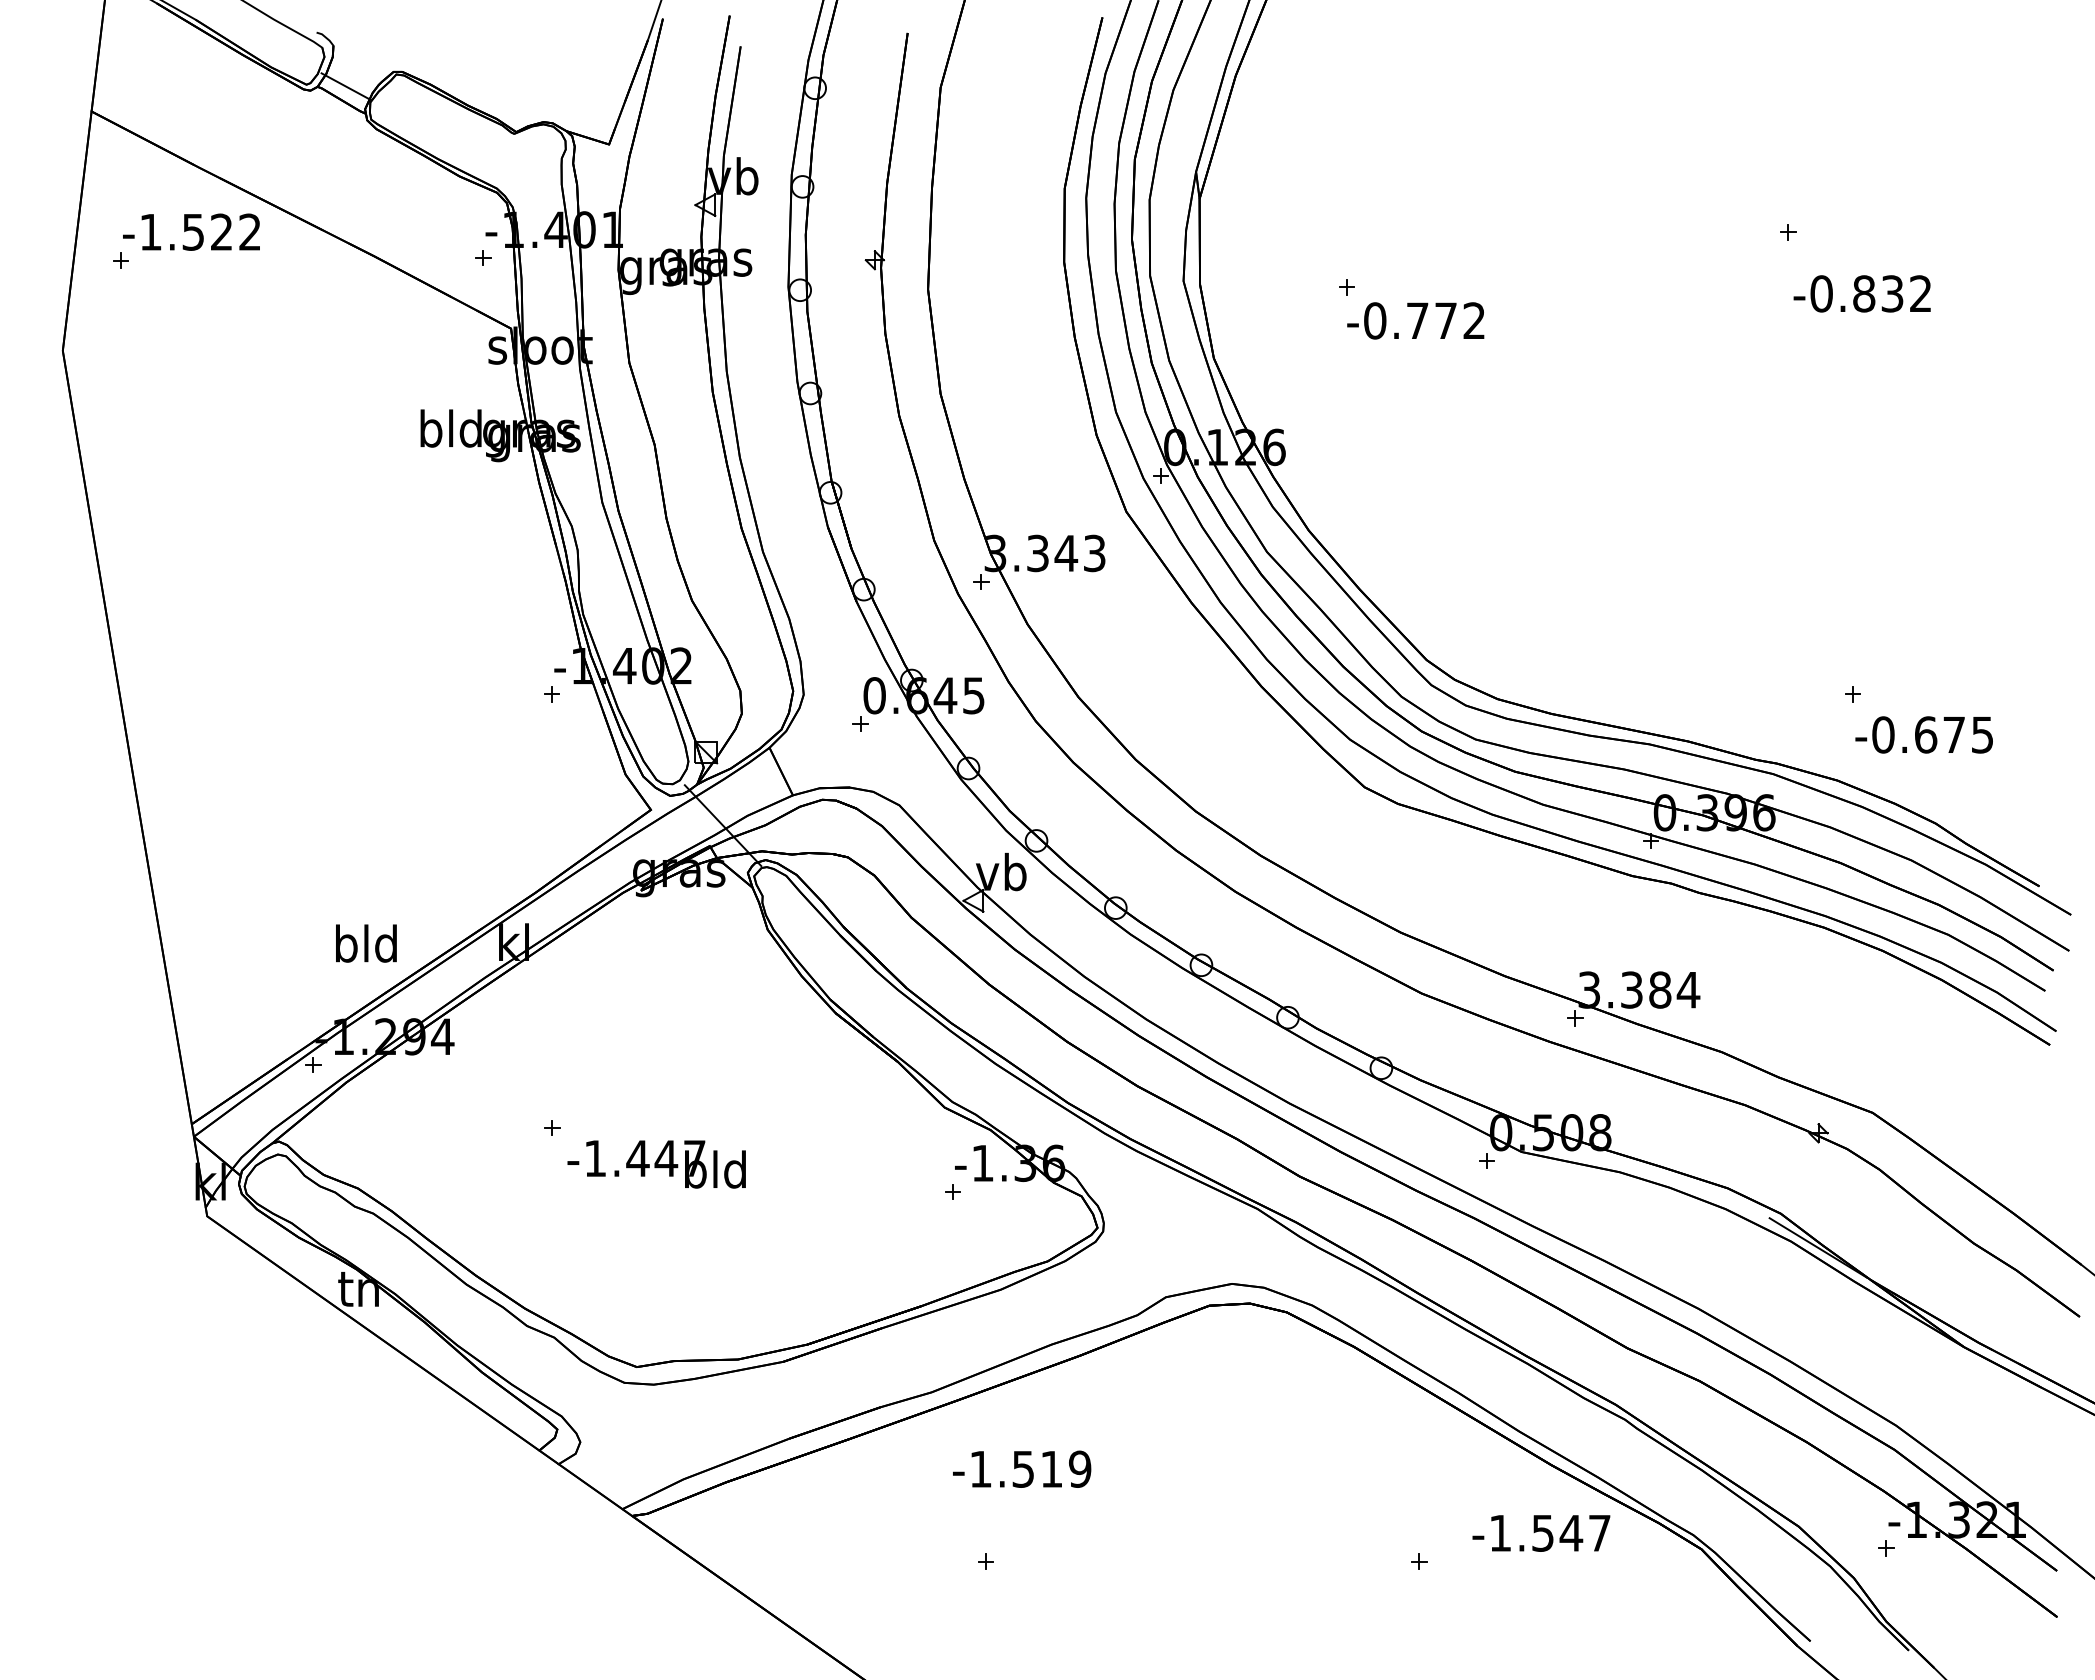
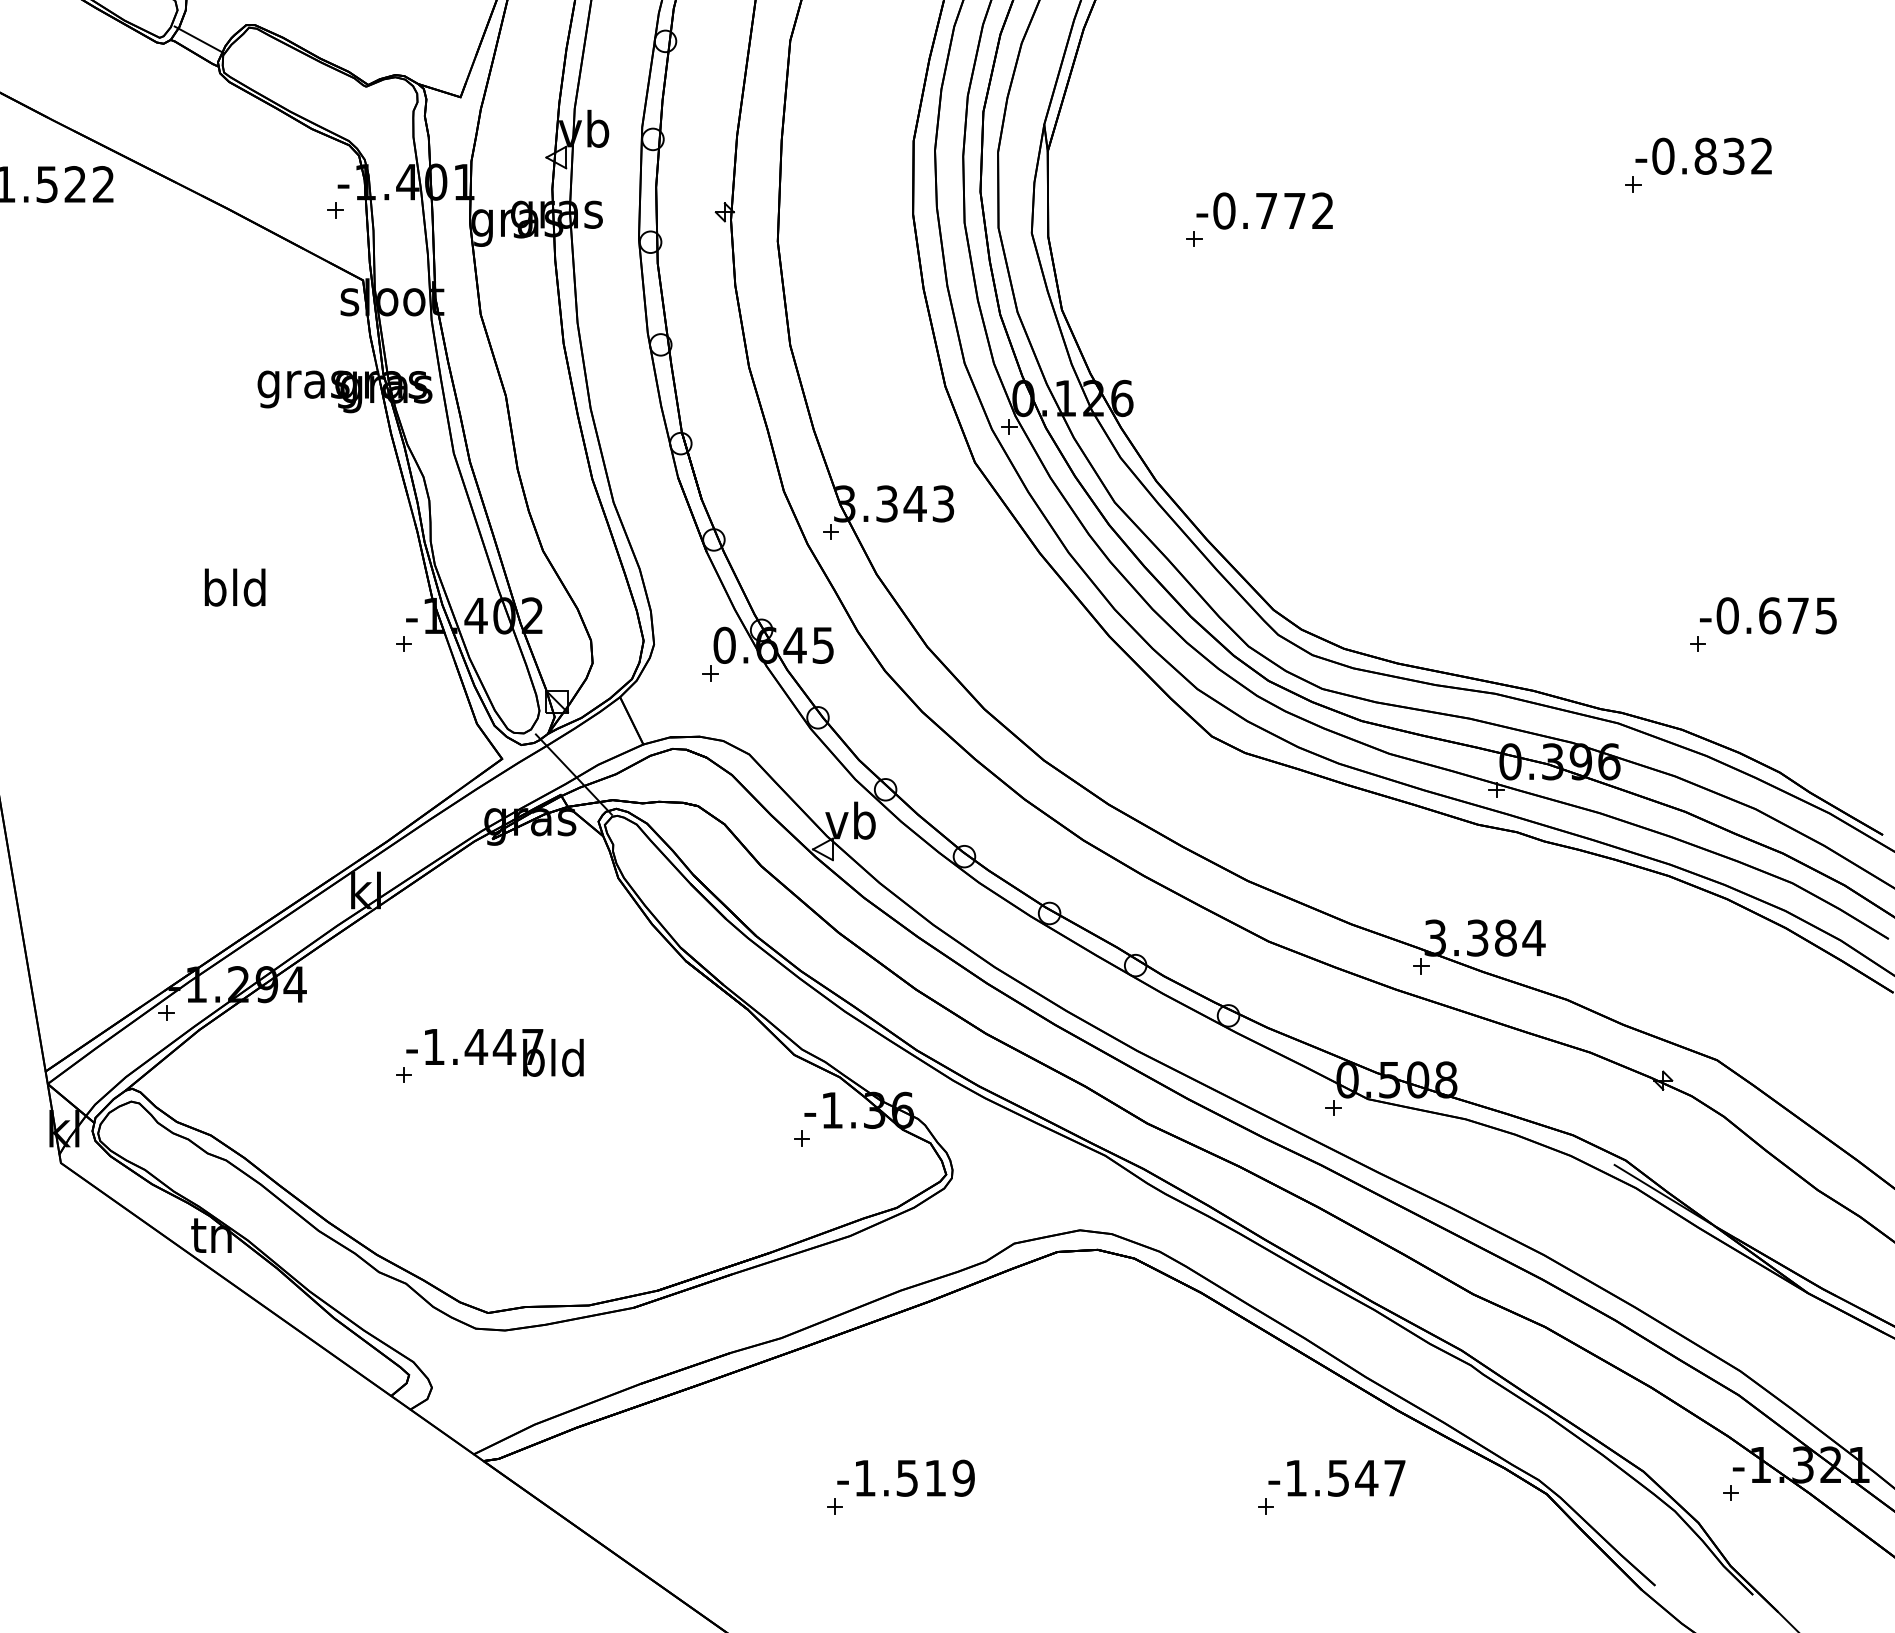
text: (1861, 293) -> (1702, 155), moved
text: (1415, 320) -> (1264, 210), moved
text: (451, 433) -> (303, 384), bld -> gras
text: (1923, 734) -> (1767, 615), moved
text: (366, 943) -> (235, 587), moved
text: (656, 1164) -> (494, 1052), moved
text: (1022, 1468) -> (906, 1477), moved
text: (1541, 1533) -> (1337, 1478), moved

